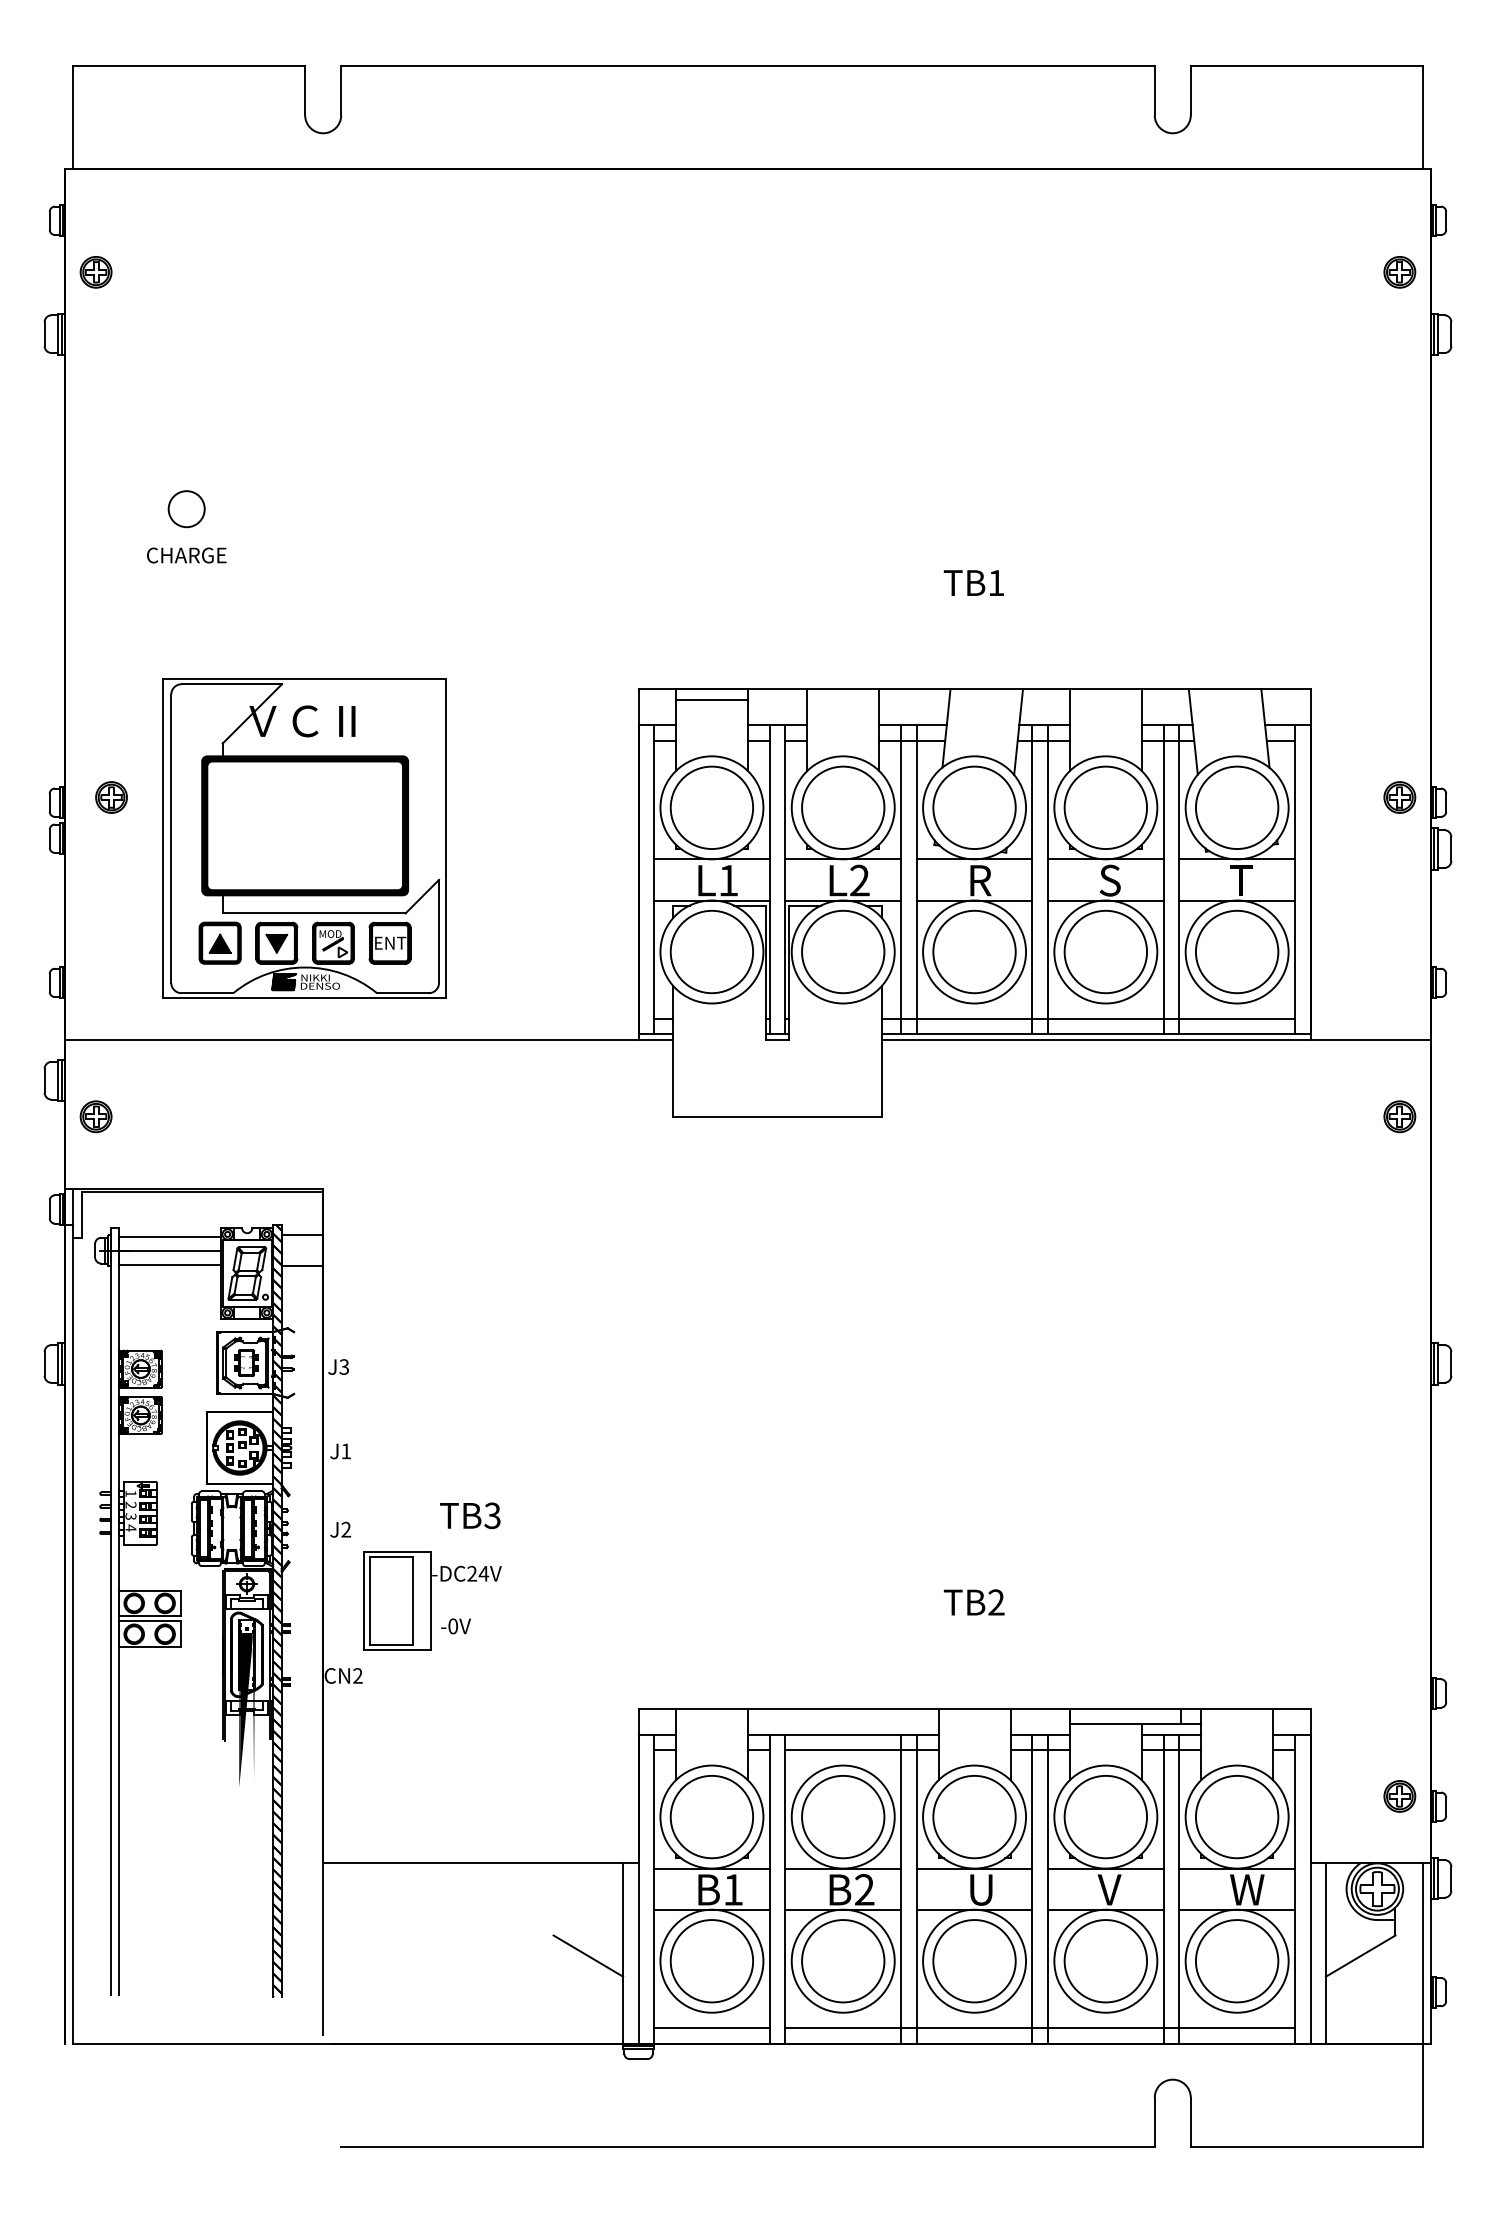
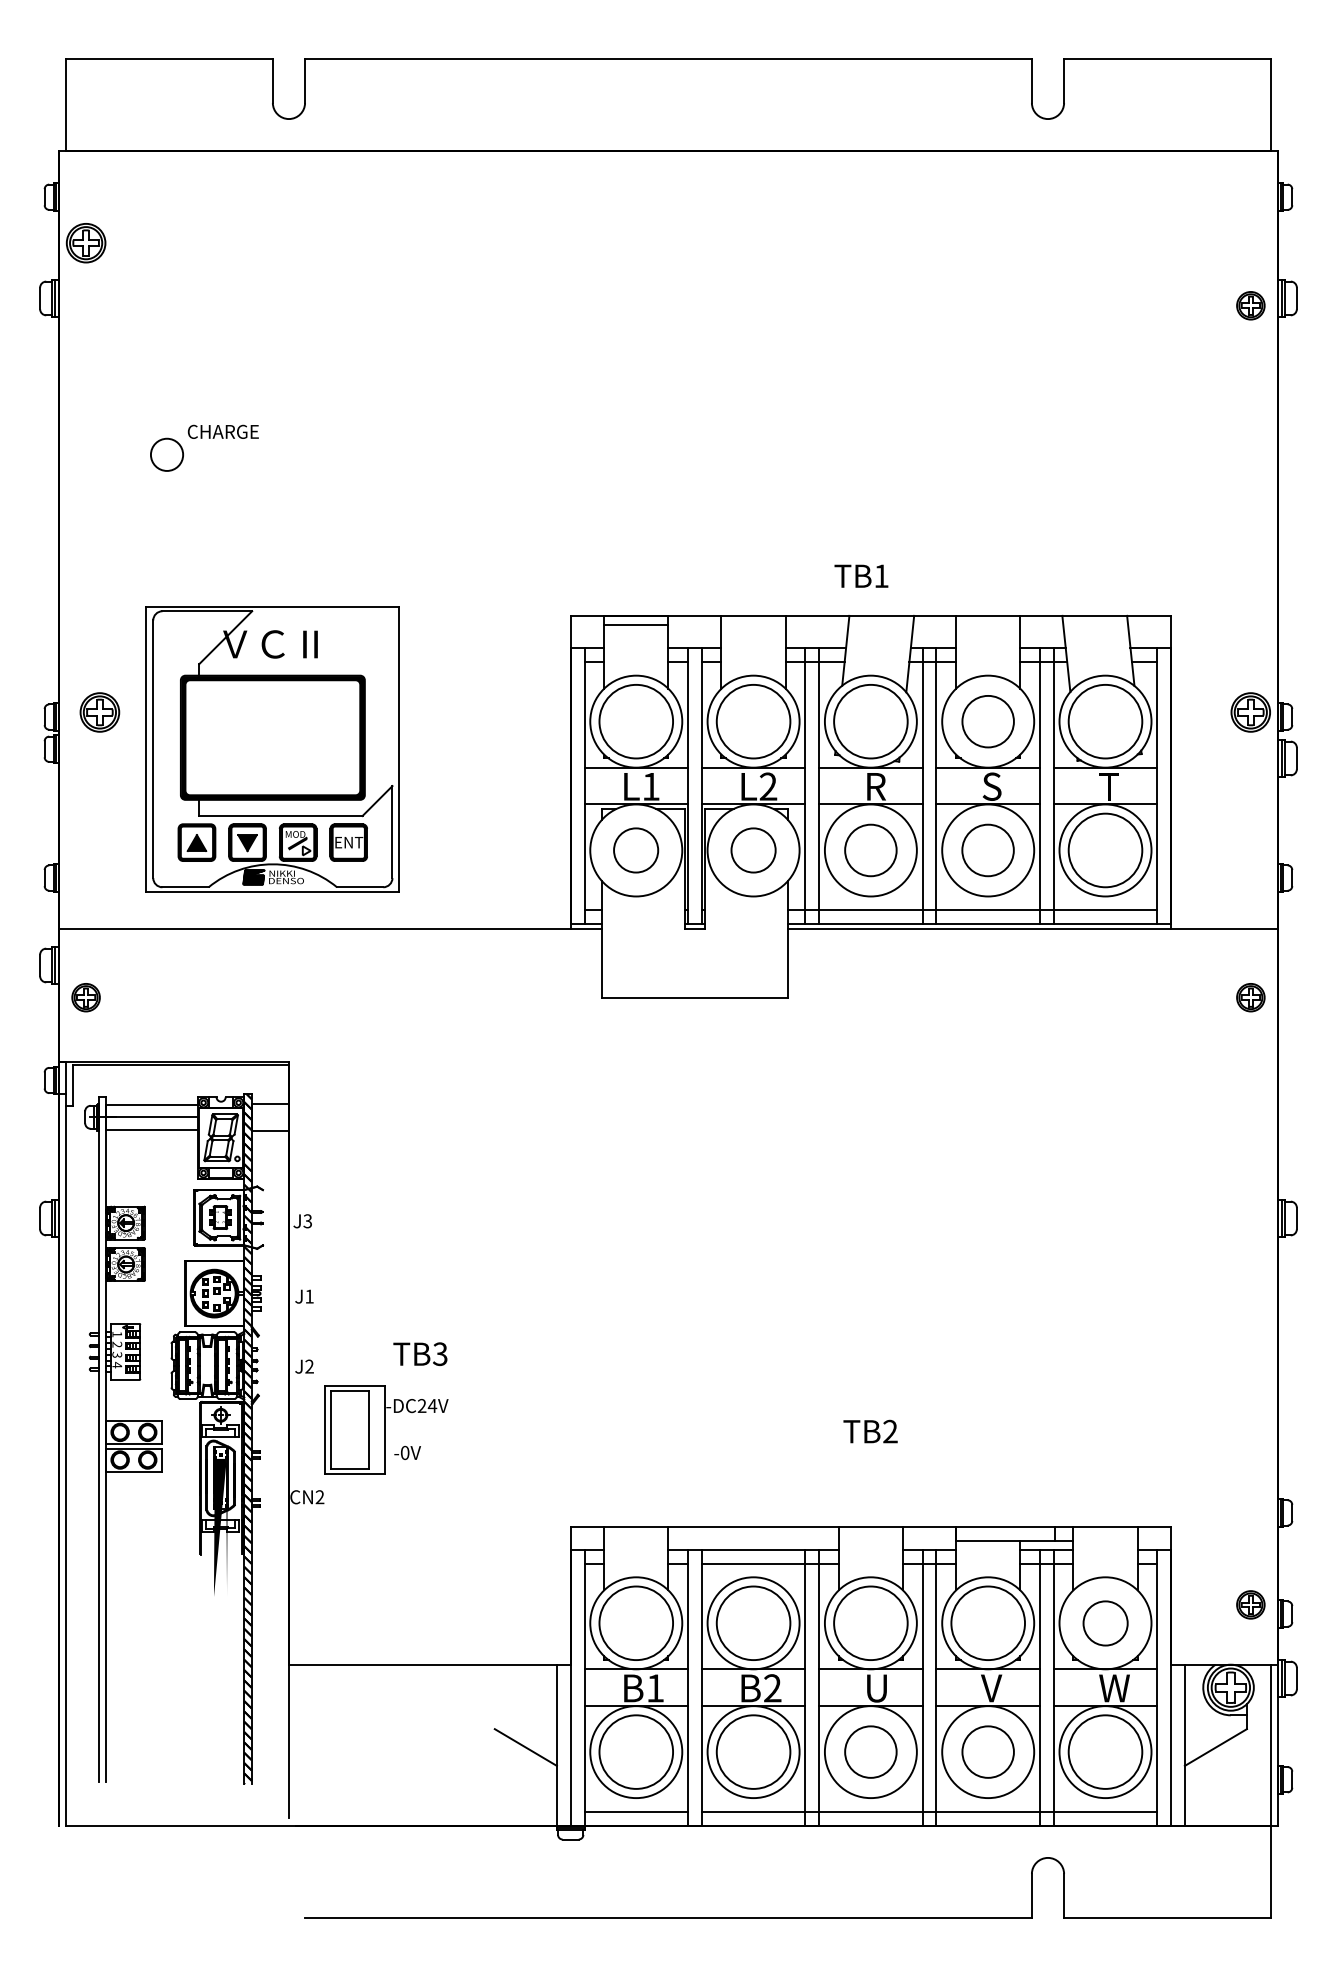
part: (95, 272) -> (85, 243), size x1.4
part: (1399, 272) -> (1250, 305), moved
text: (186, 555) -> (223, 431), moved
text: (973, 582) -> (861, 575), moved
part: (111, 797) -> (99, 712), size x1.4
part: (1399, 797) -> (1250, 712), size x1.4
circle: (1105, 807) -> (987, 721), size x0.7
circle: (711, 951) -> (635, 850), size x0.6
circle: (843, 951) -> (753, 850), size x0.6
circle: (974, 951) -> (870, 850), size x0.7
circle: (1105, 951) -> (987, 850), size x0.7
circle: (1237, 1817) -> (1105, 1623), size x0.6
circle: (974, 1961) -> (870, 1752), size x0.7
circle: (1105, 1961) -> (987, 1752), size x0.7

